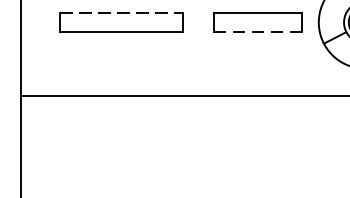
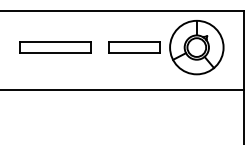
line: (122, 13) -> (56, 42), dashed -> solid
line: (257, 30) -> (134, 52), dashed -> solid

